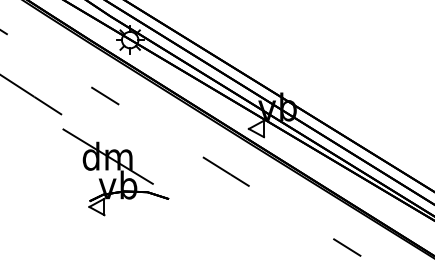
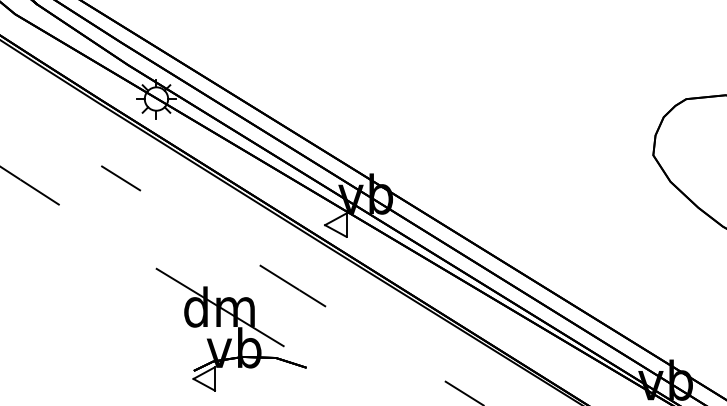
part: (115, 172) -> (230, 329), moved

